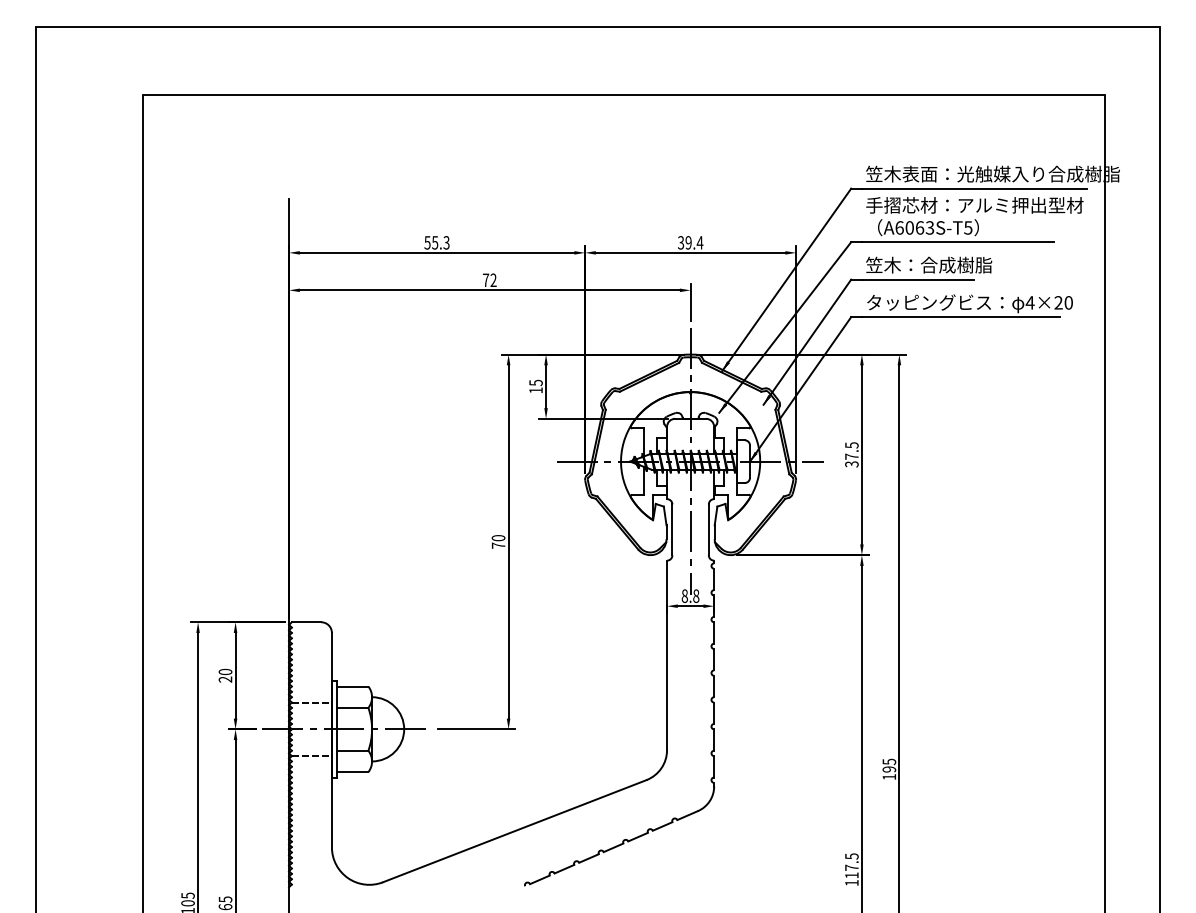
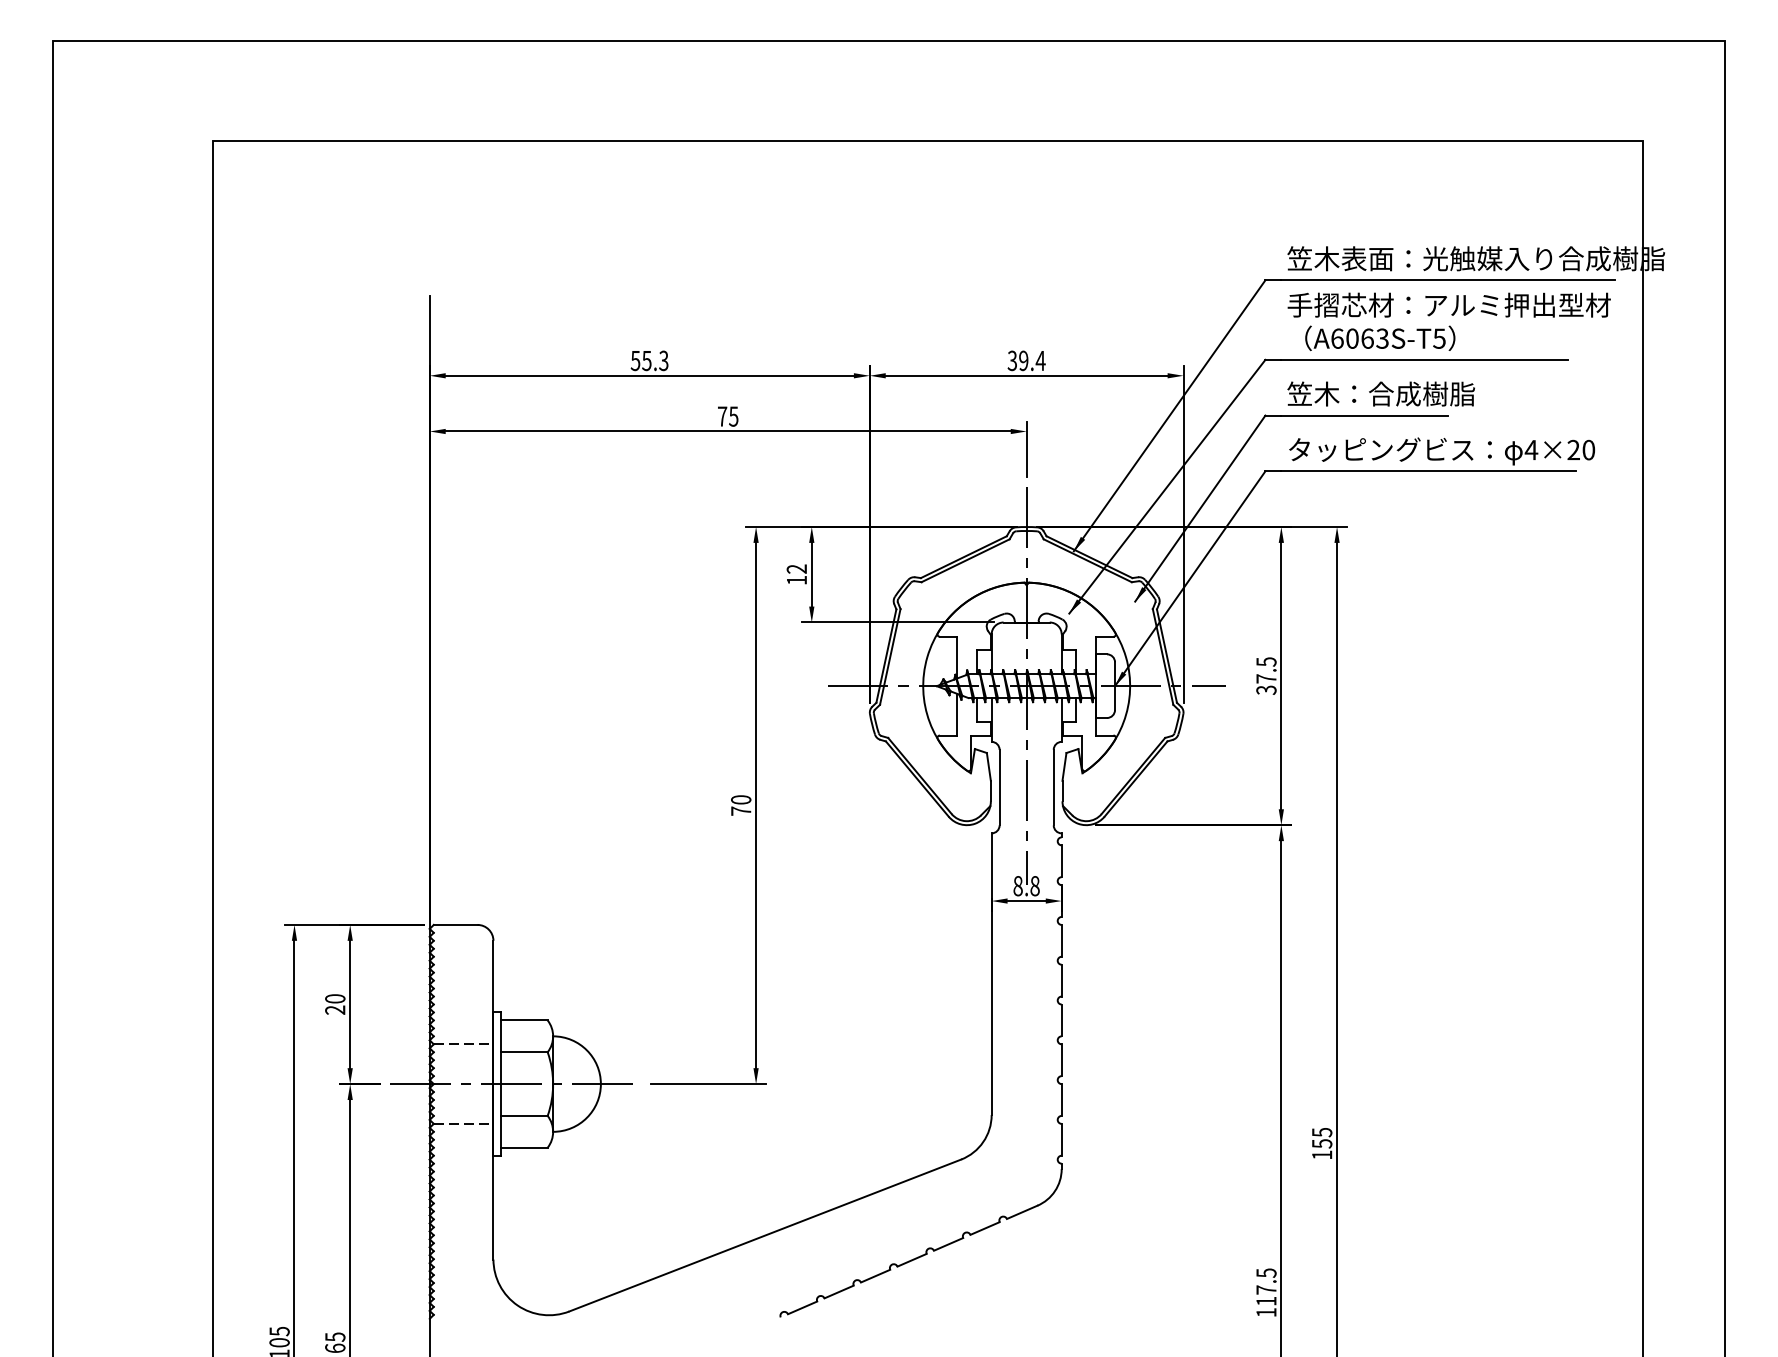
text: (493, 280) -> (733, 416), 72 -> 75
text: (535, 382) -> (796, 568), 15 -> 12
text: (888, 769) -> (1320, 1143), 195 -> 155

